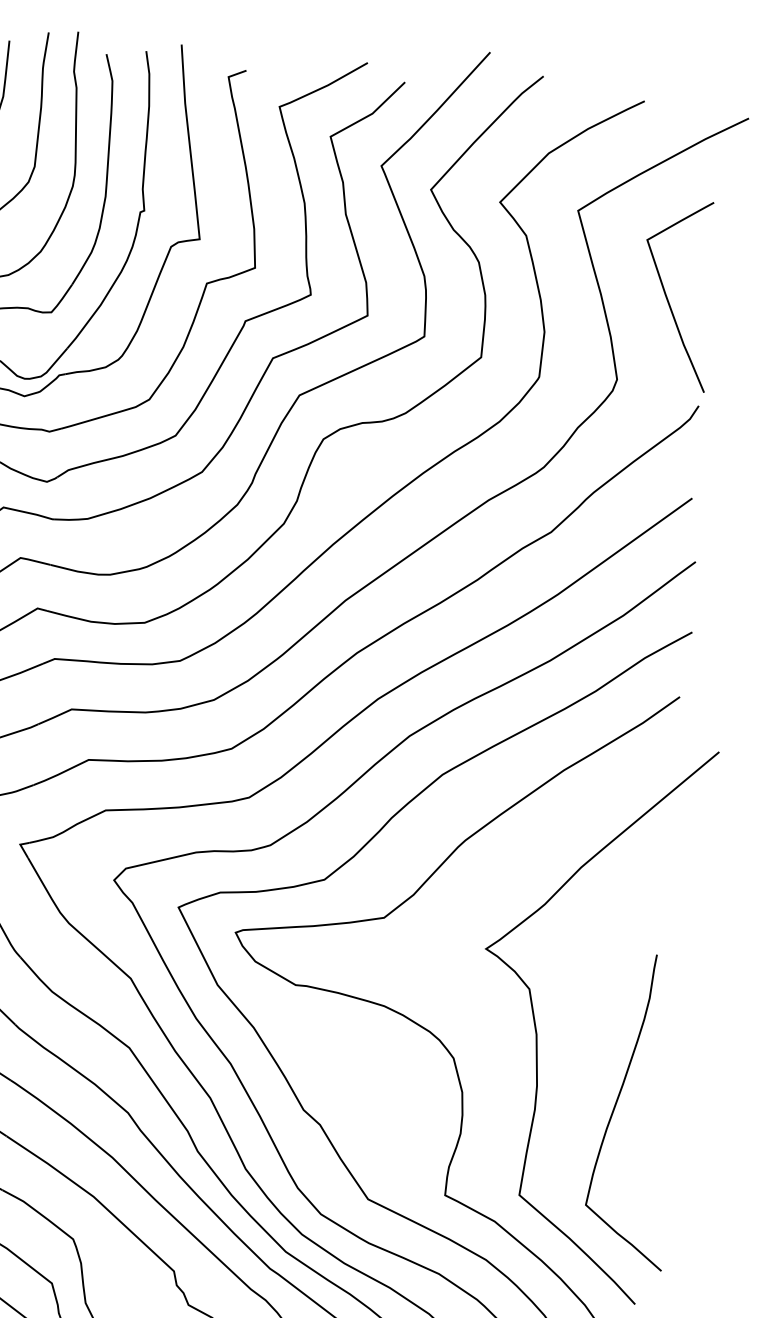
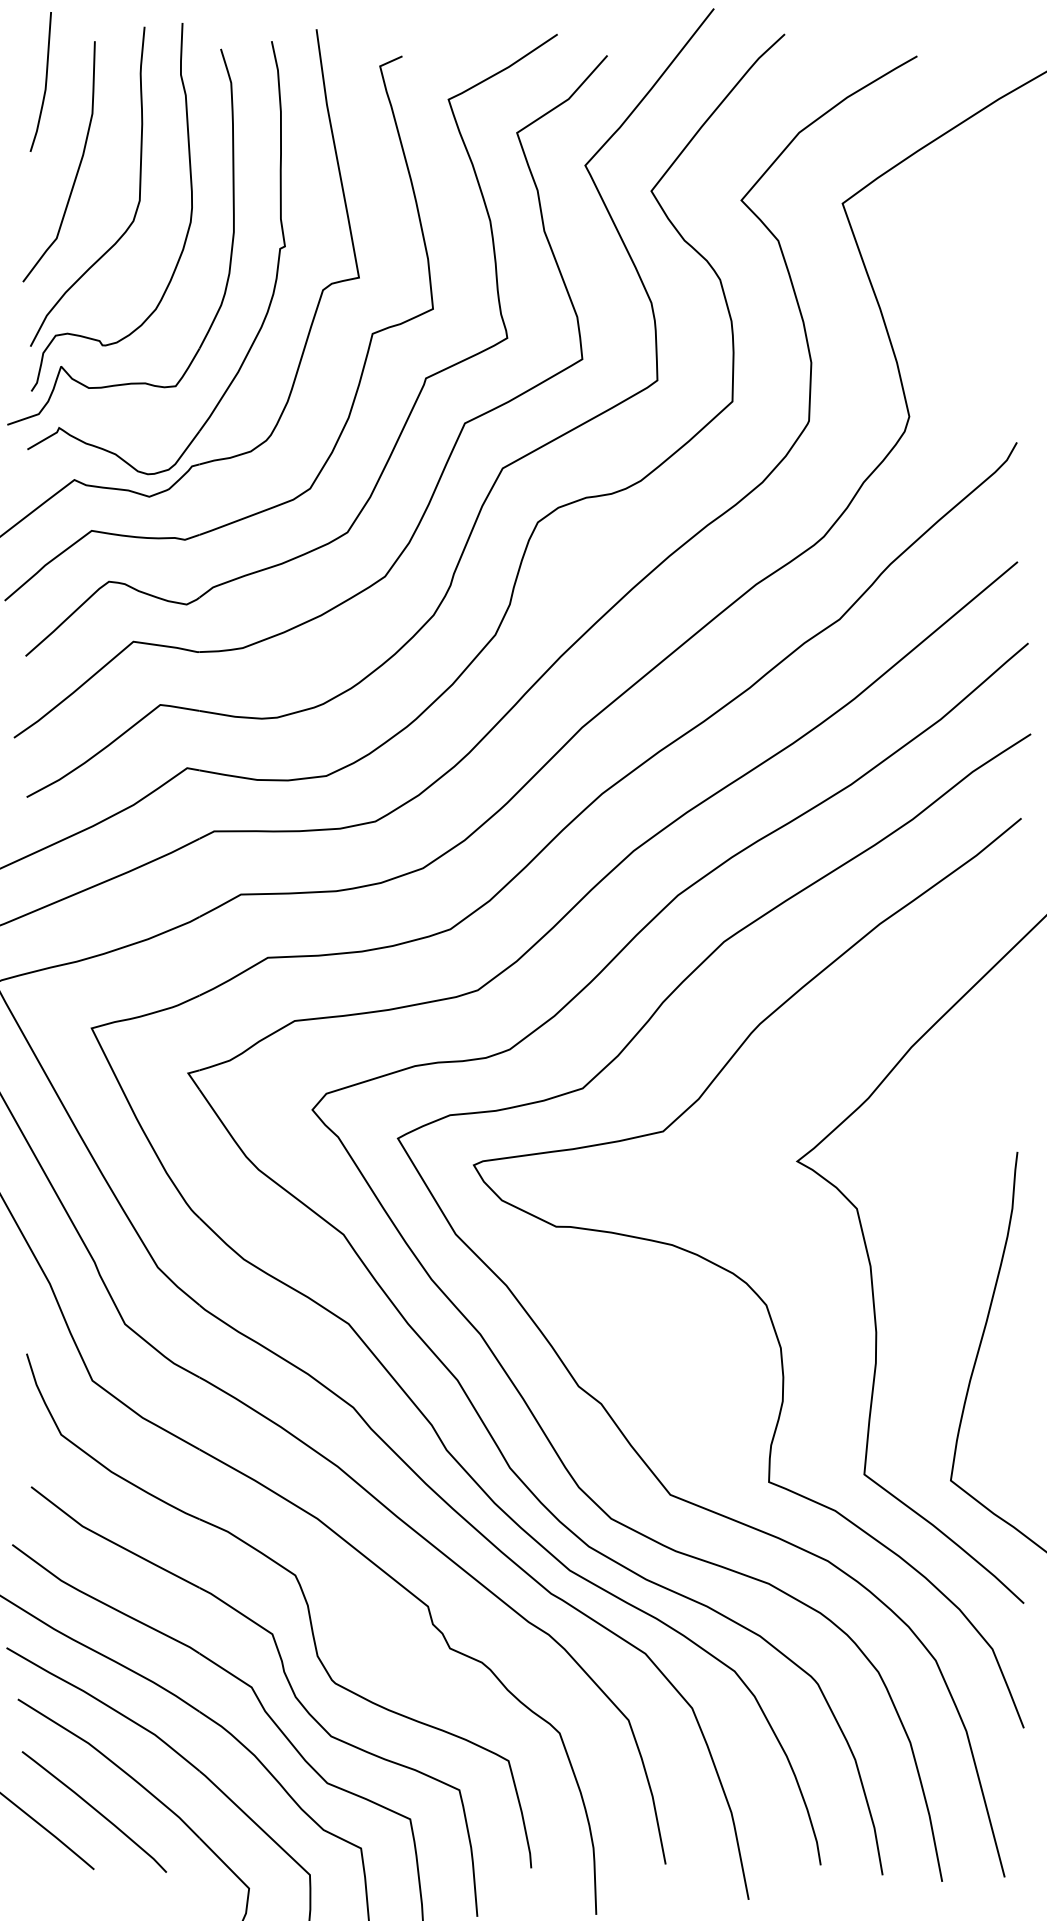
curve: (667, 298) -> (966, 307), removed

